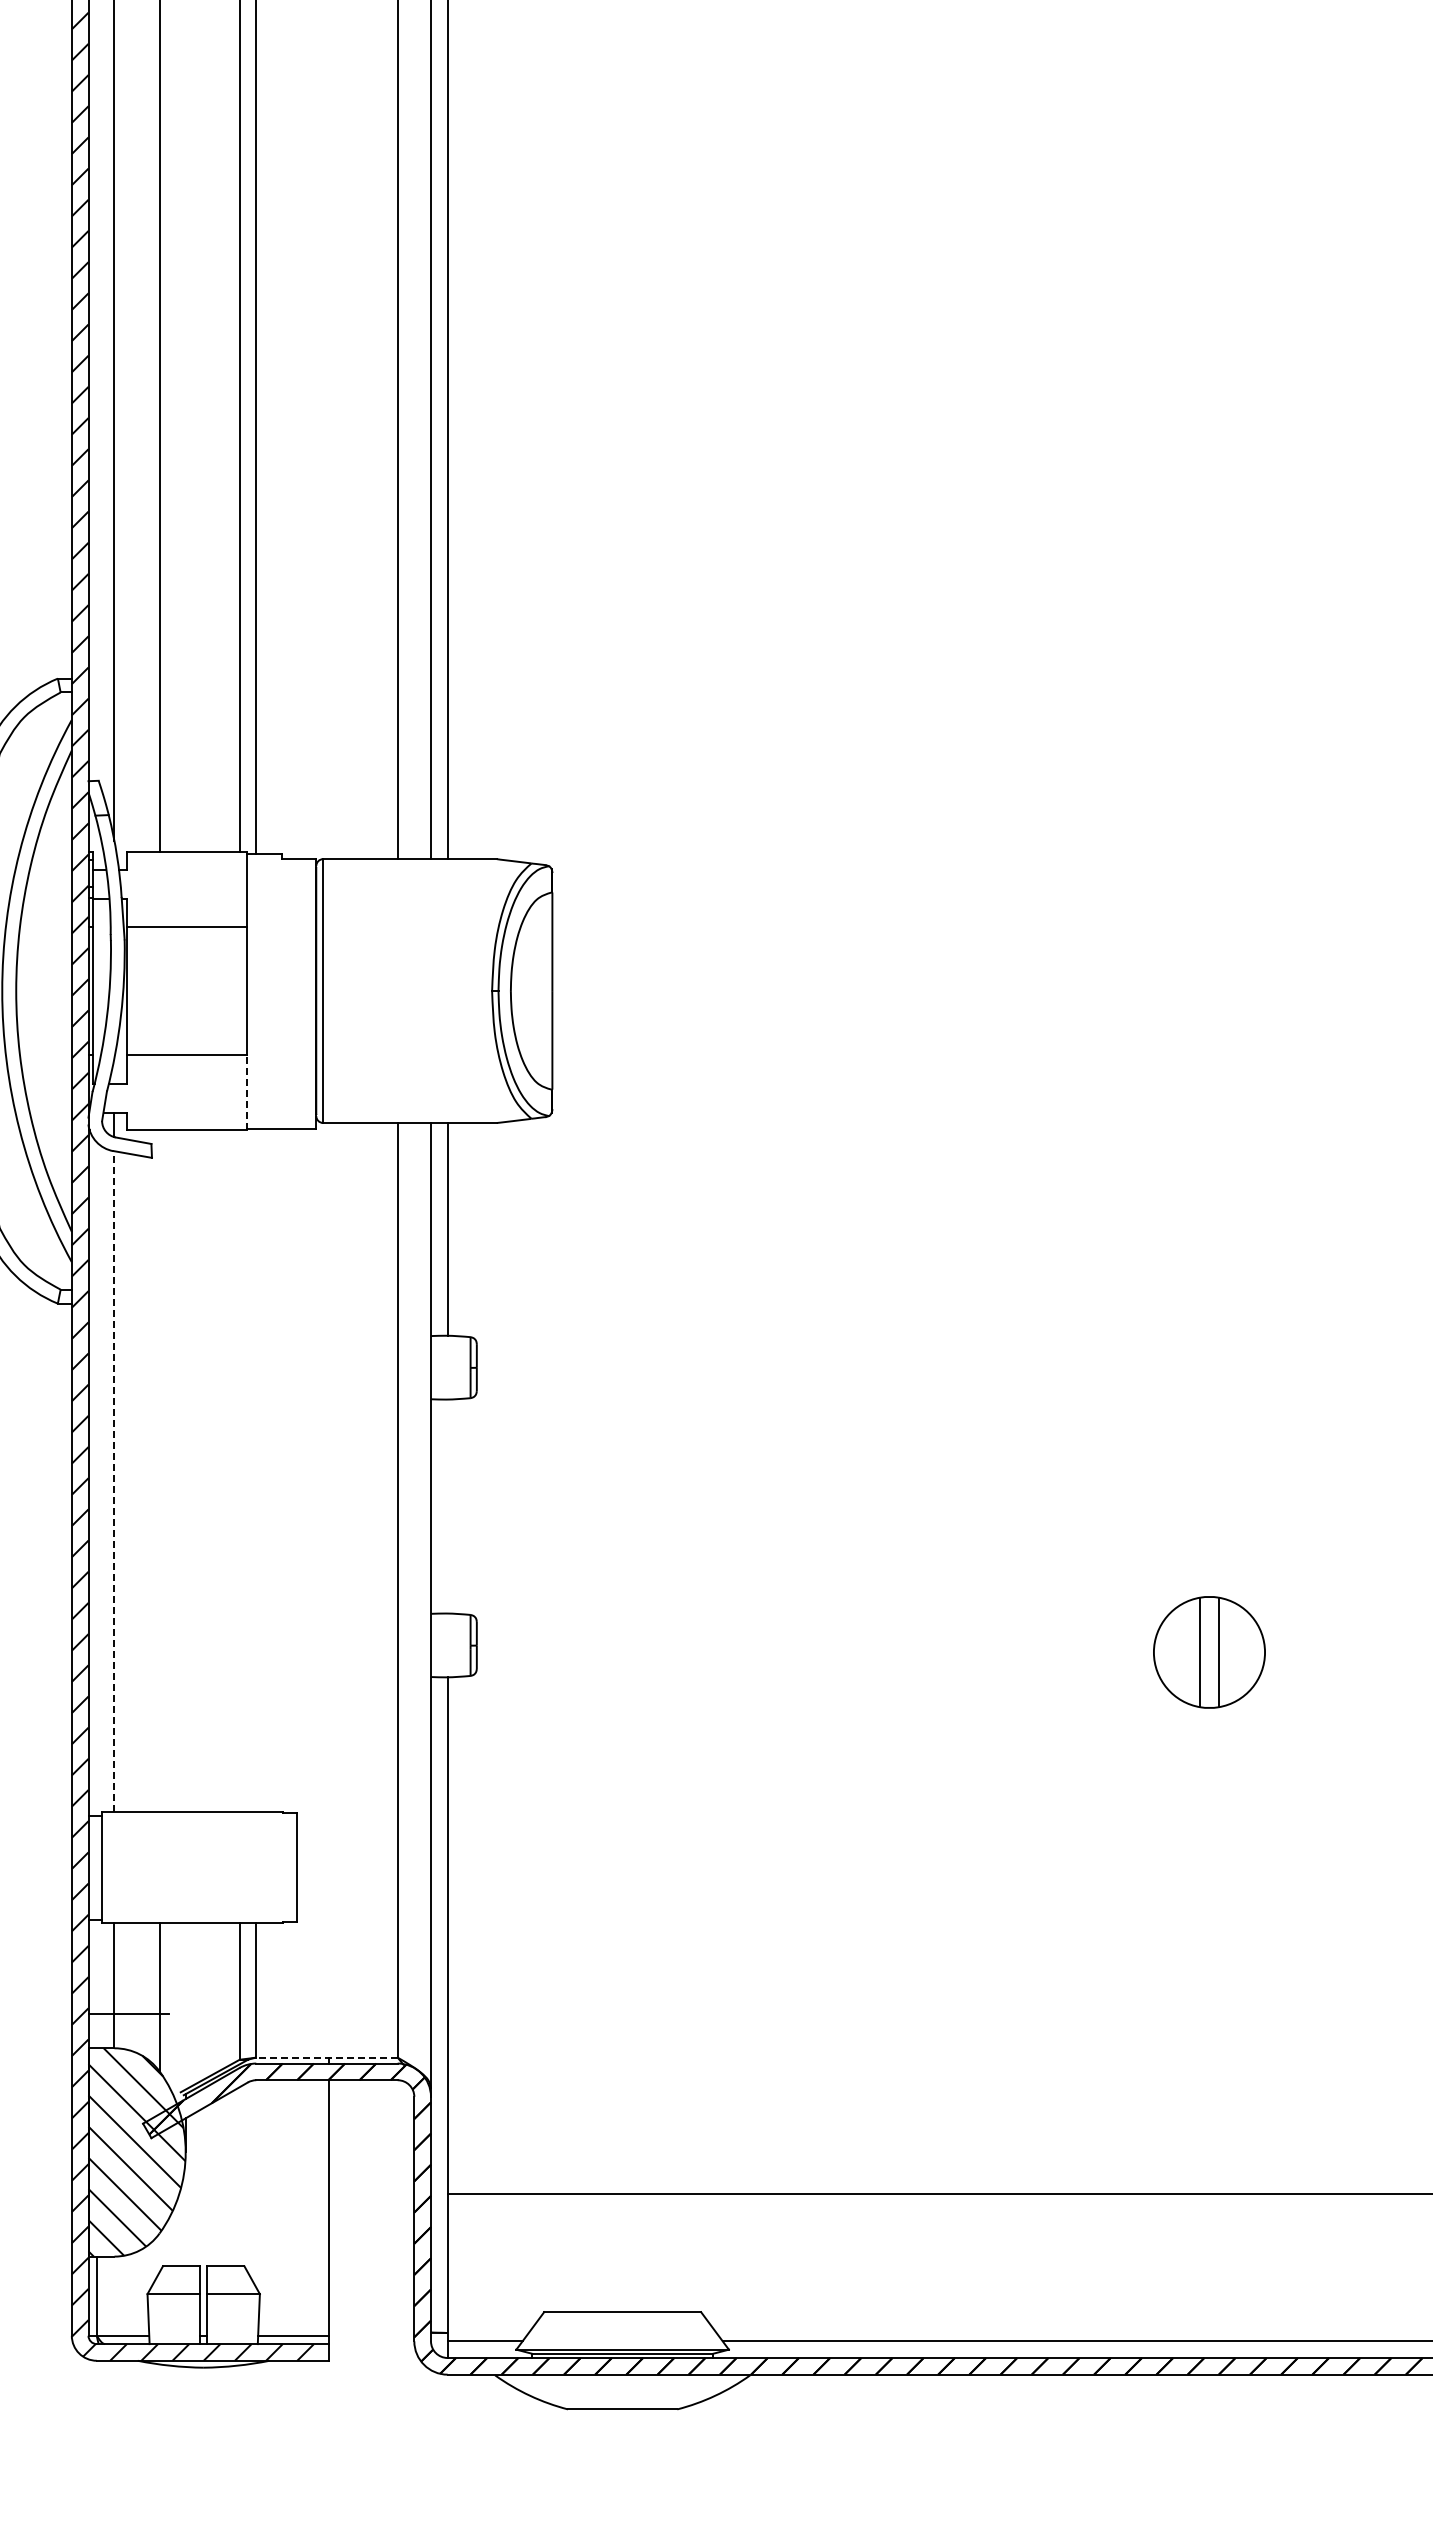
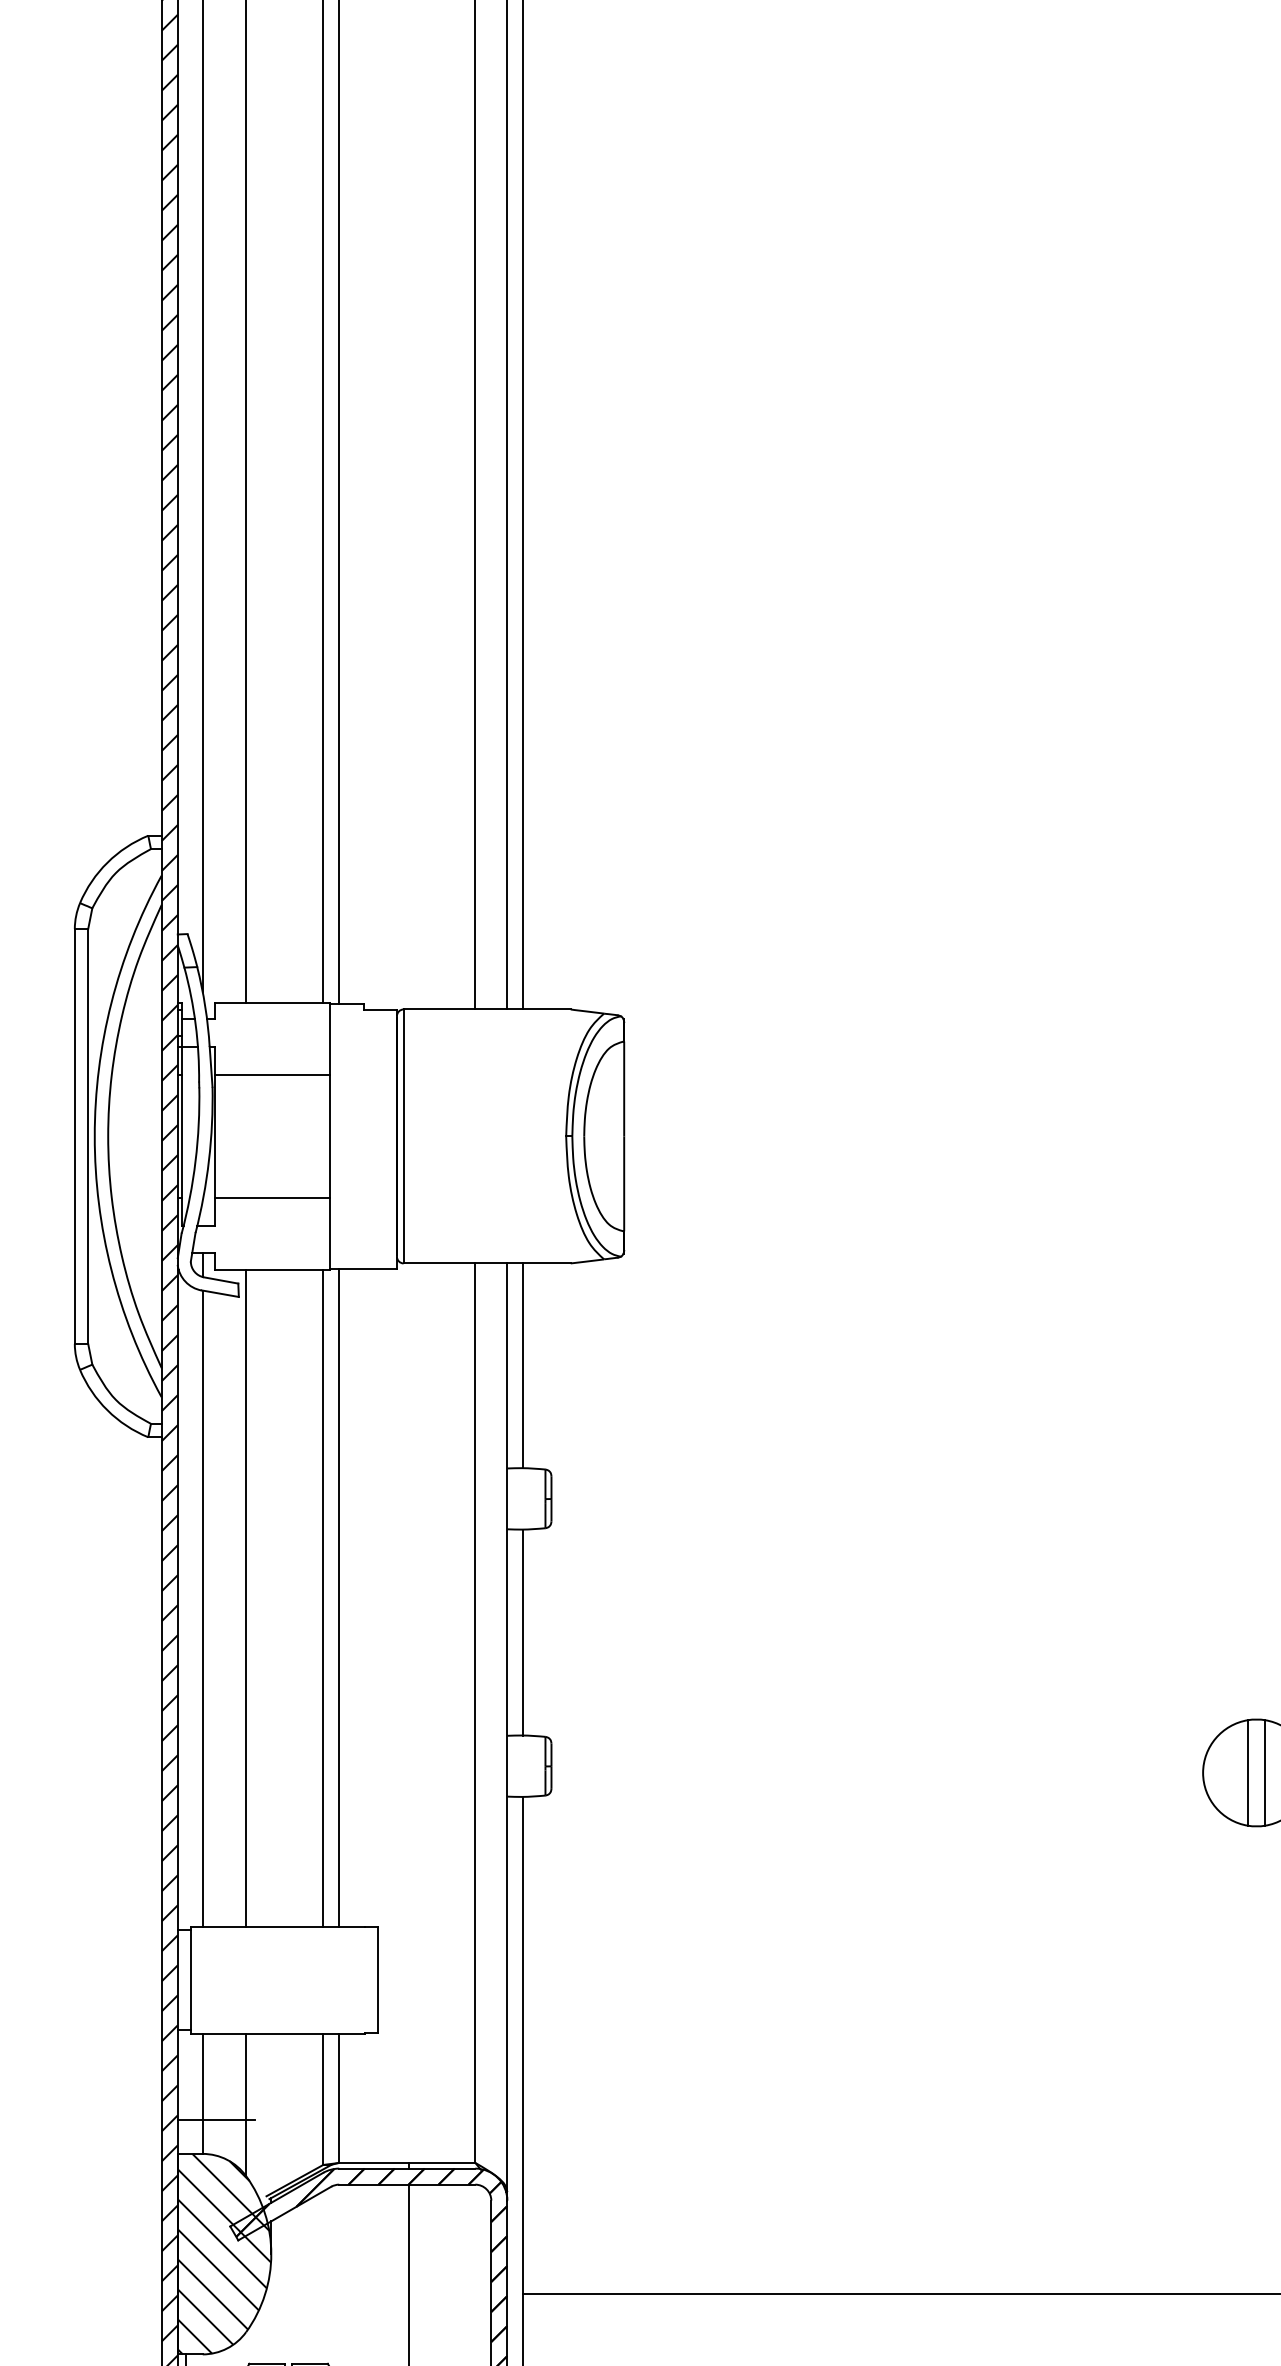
line: (246, 1092) -> (329, 1234), dashed -> solid
line: (159, 1470) -> (246, 1597), added
line: (239, 1470) -> (323, 1597), added
line: (256, 1470) -> (339, 1597), added
line: (114, 1481) -> (202, 1608), dashed -> solid
line: (447, 1506) -> (523, 1632), added
line: (326, 2057) -> (406, 2162), dashed -> solid

